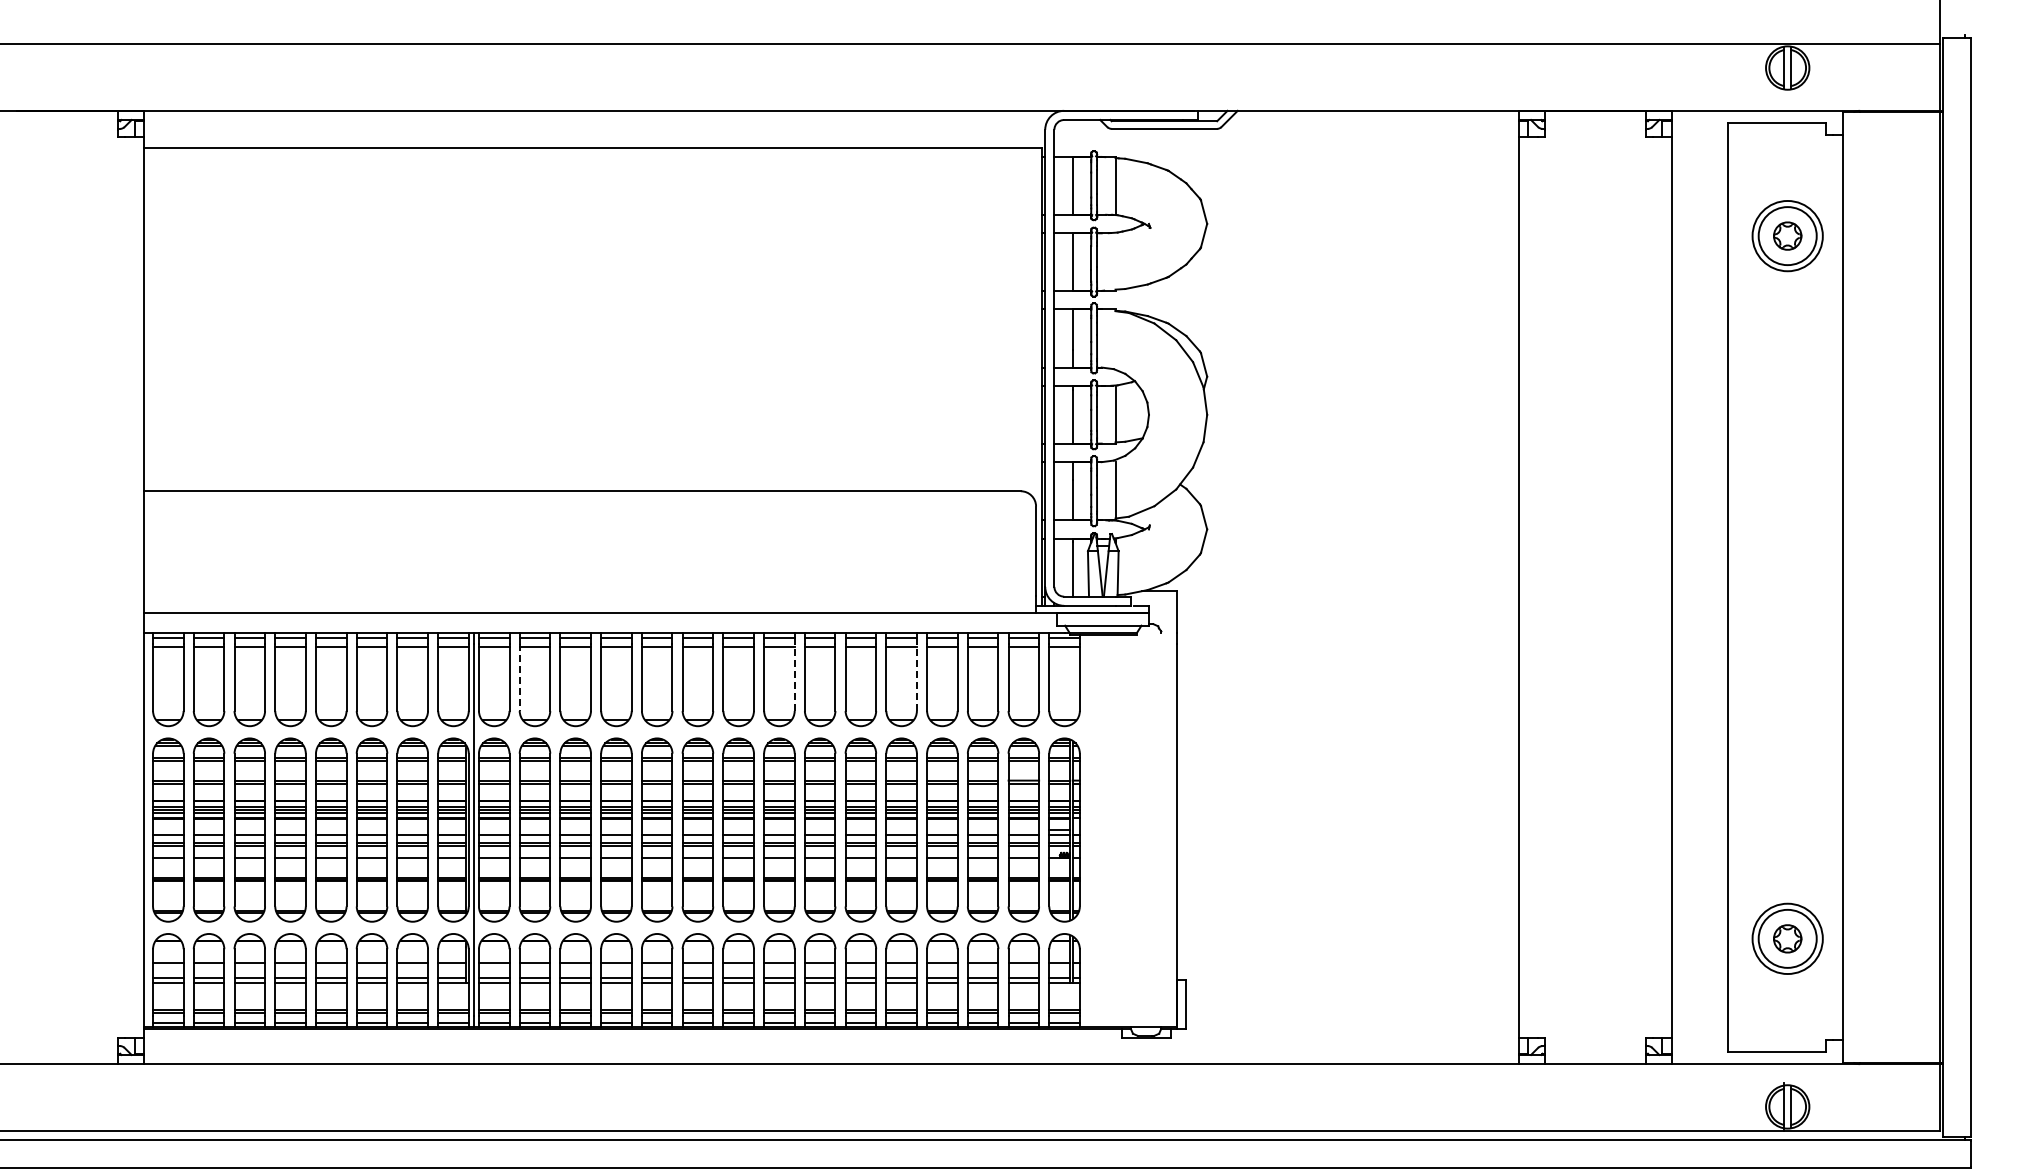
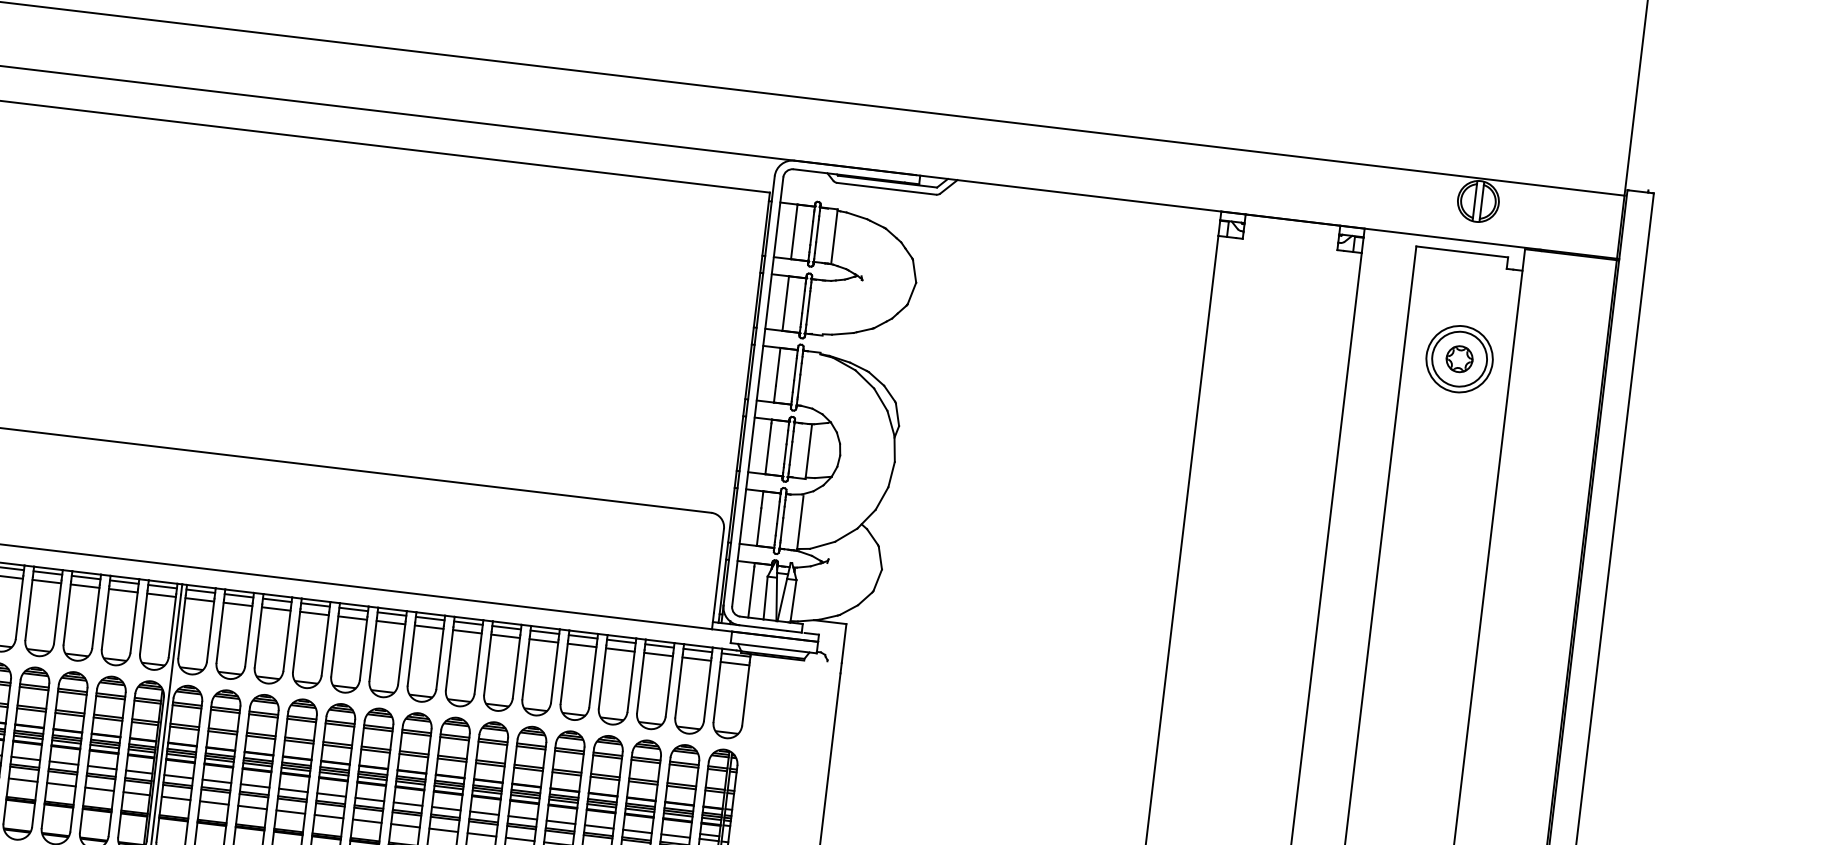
line: (519, 677) -> (220, 631), dashed -> solid
line: (794, 677) -> (478, 662), dashed -> solid
line: (916, 677) -> (592, 675), dashed -> solid

